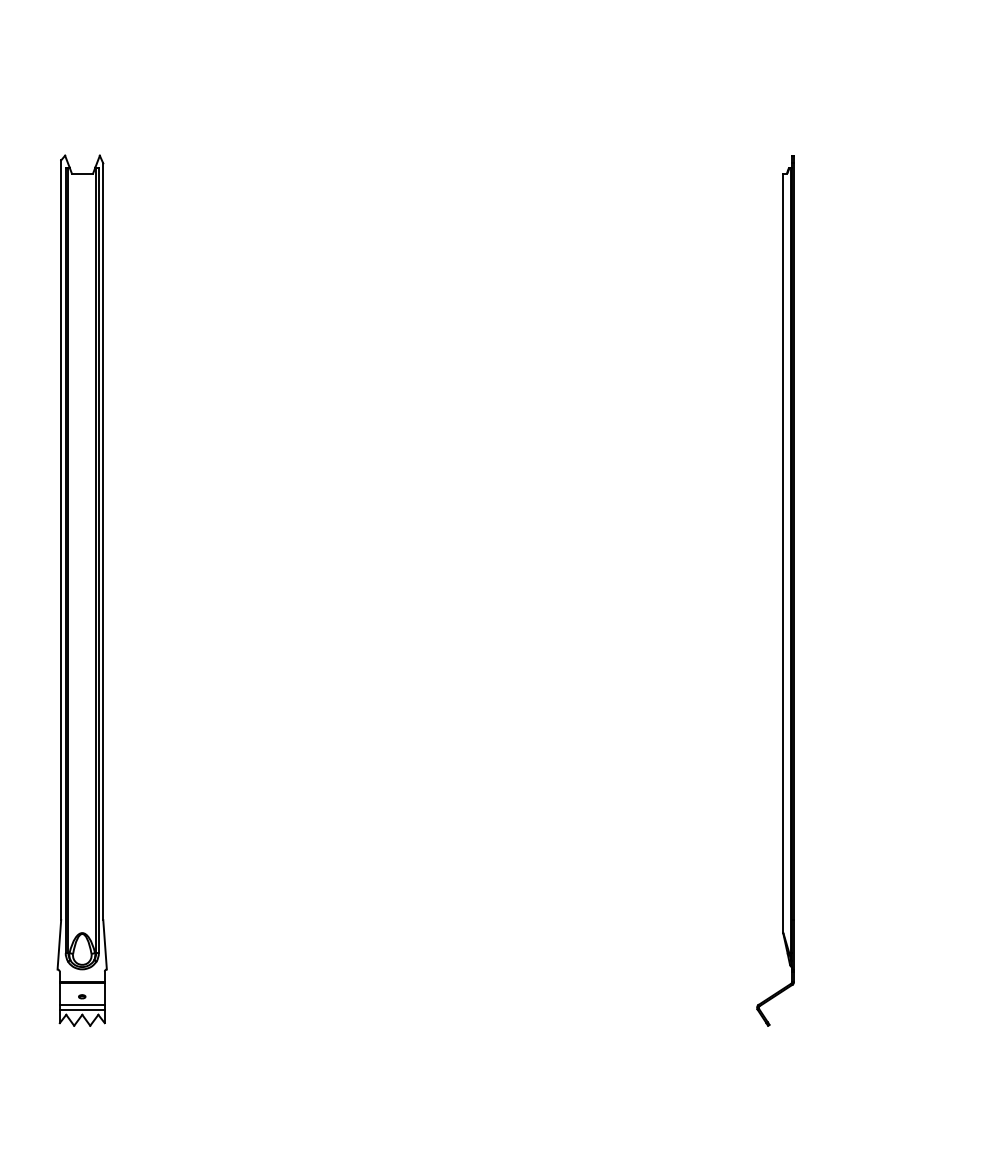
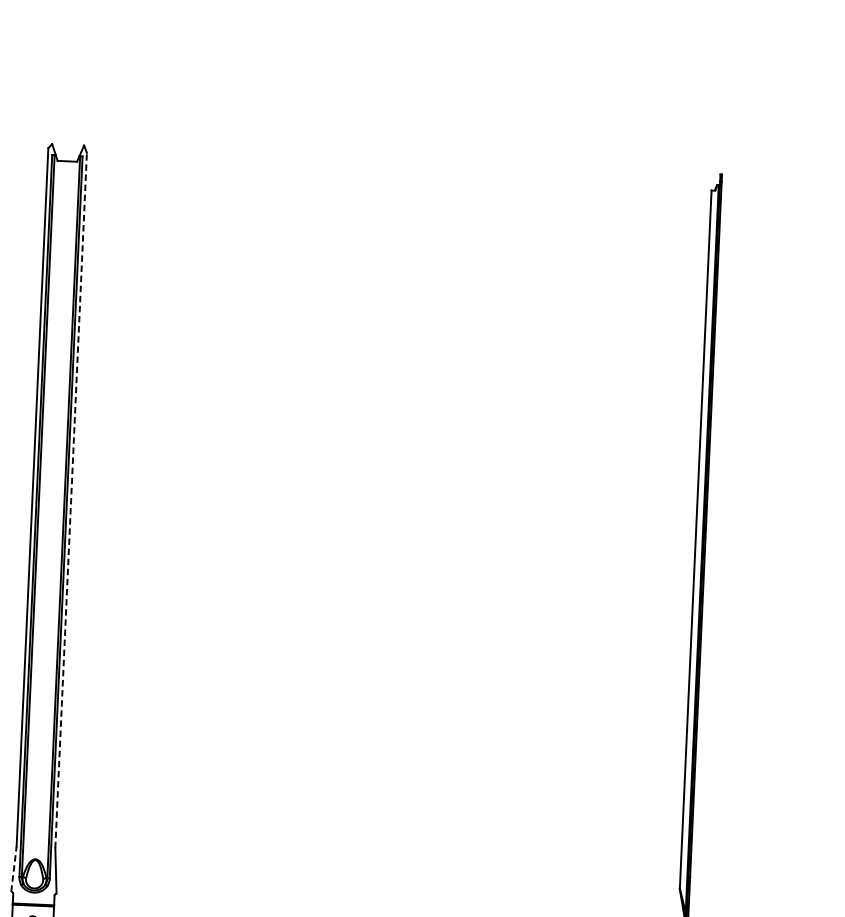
line: (103, 541) -> (71, 500), solid -> dashed
line: (59, 944) -> (14, 868), solid -> dashed

